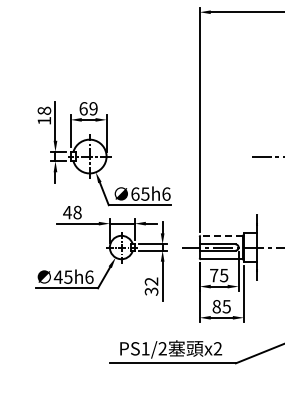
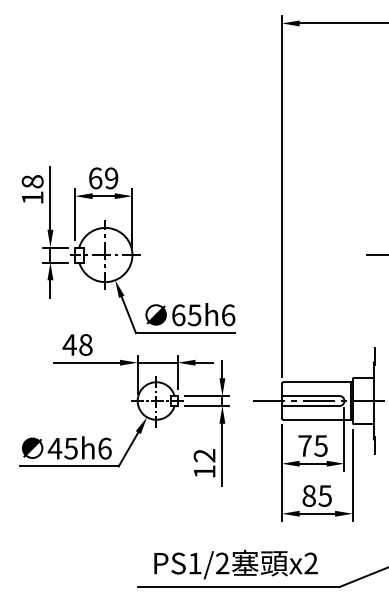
line: (221, 235) -> (316, 381), dashed -> solid
text: (151, 291) -> (204, 471), 32 -> 12

